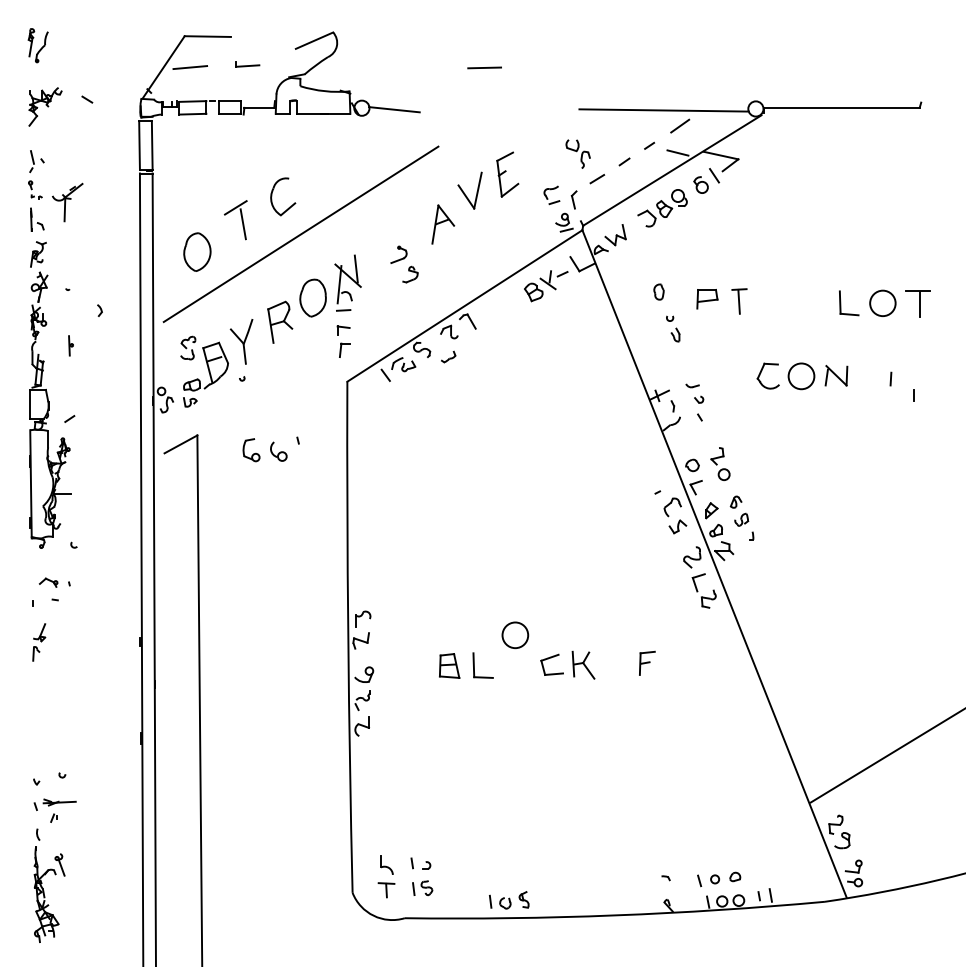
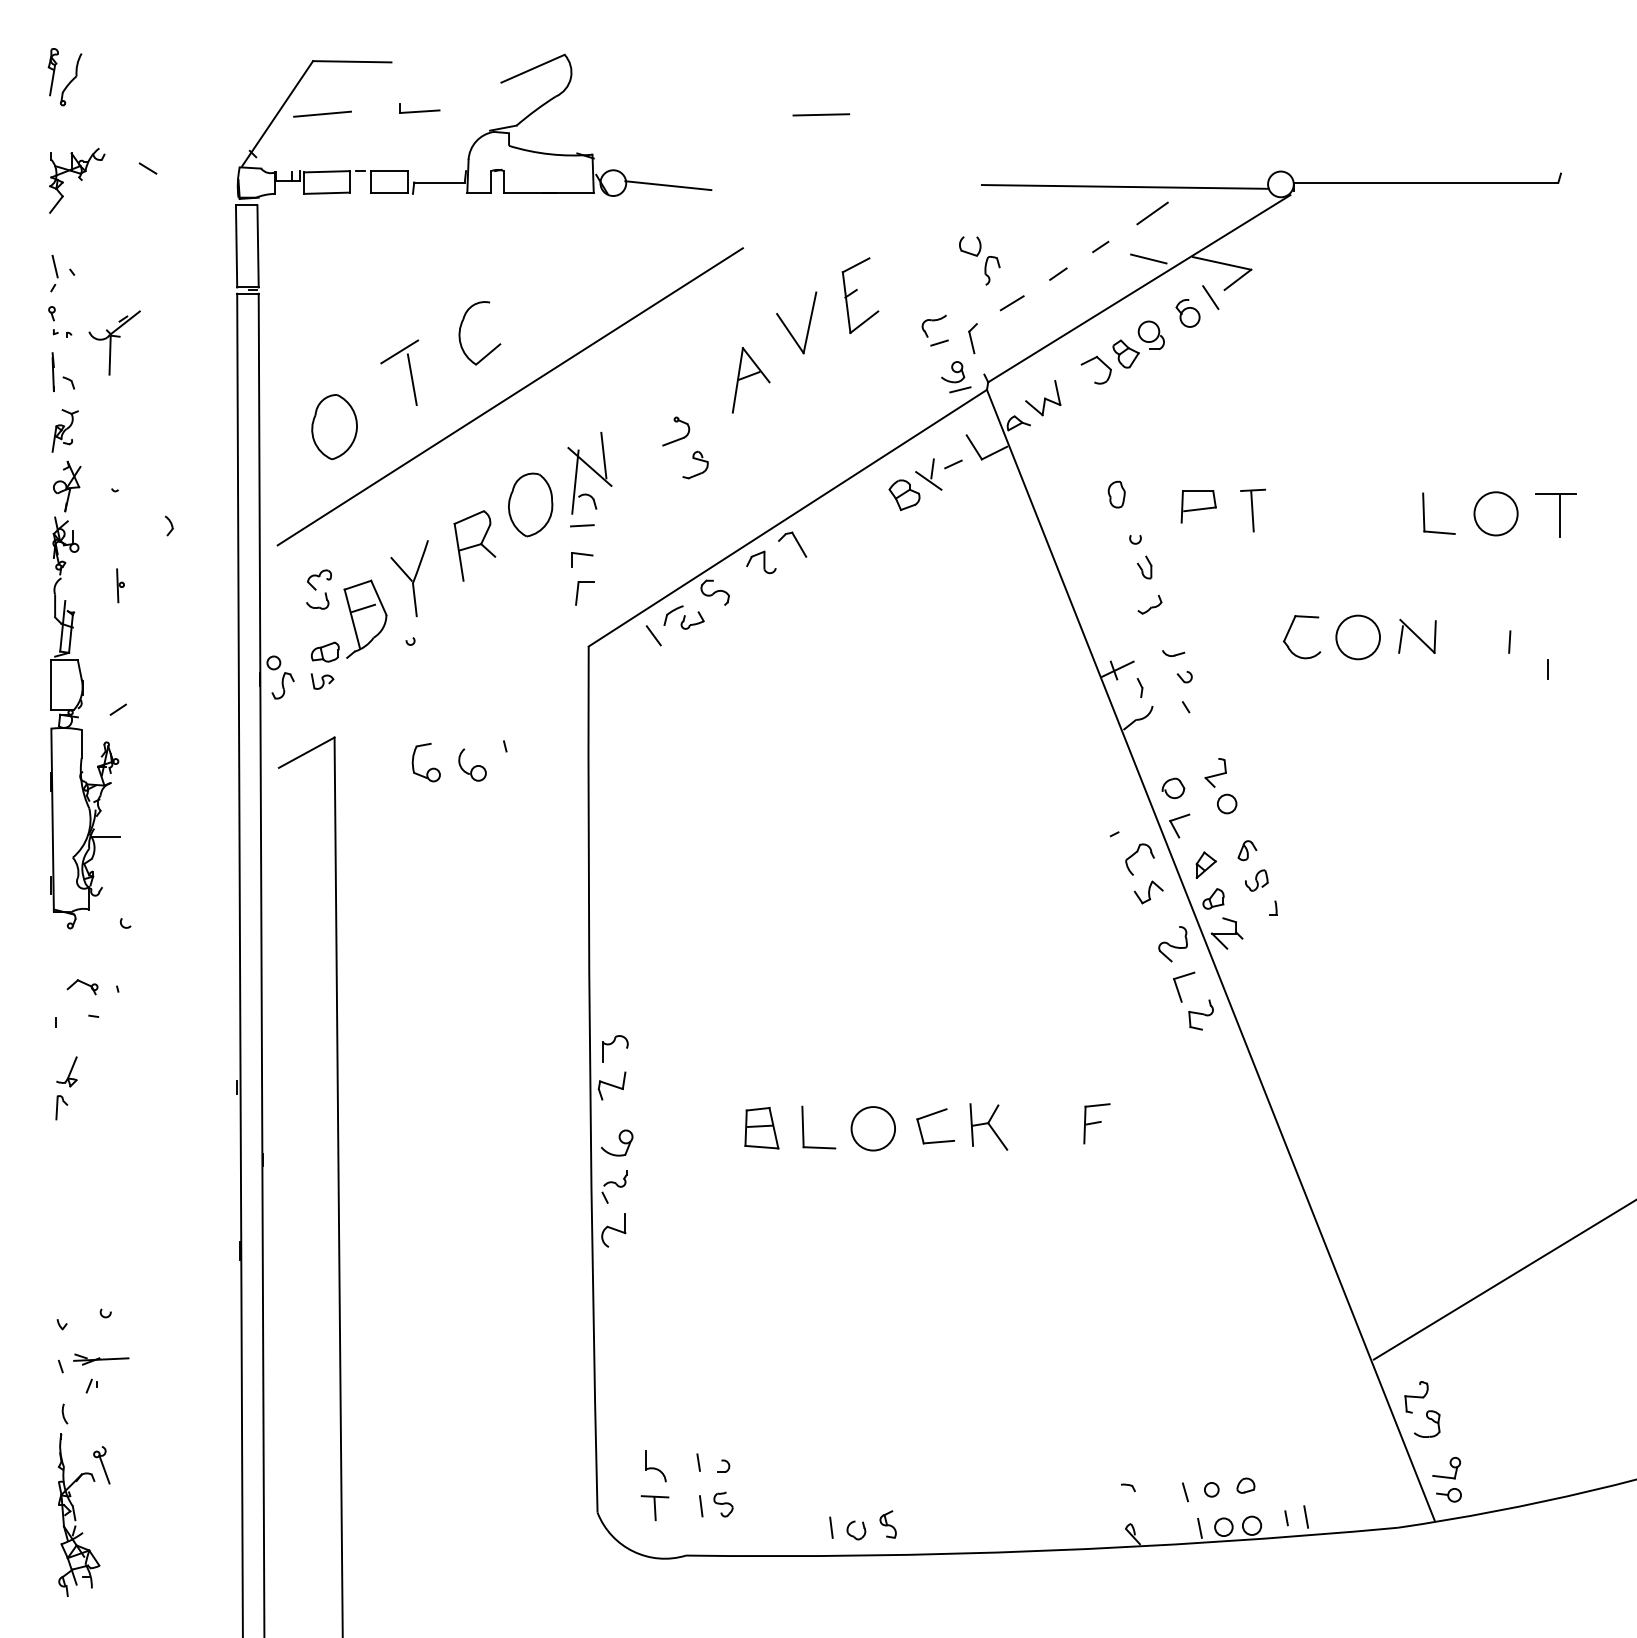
part: (448, 356) -> (1149, 603), moved
circle: (515, 635) -> (873, 1129), moved

